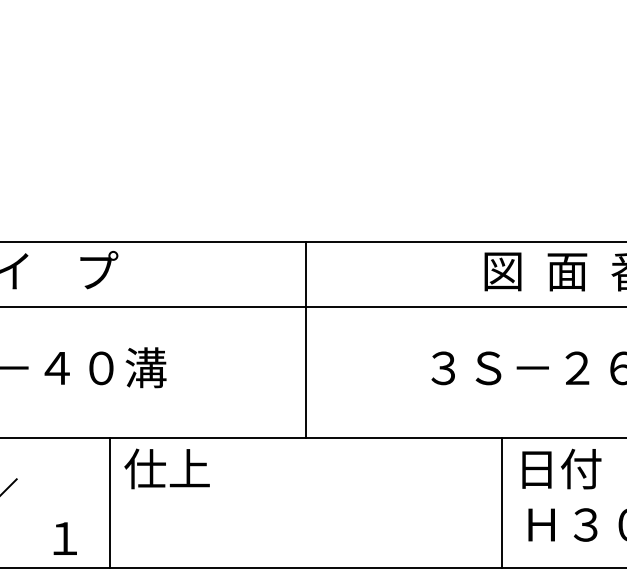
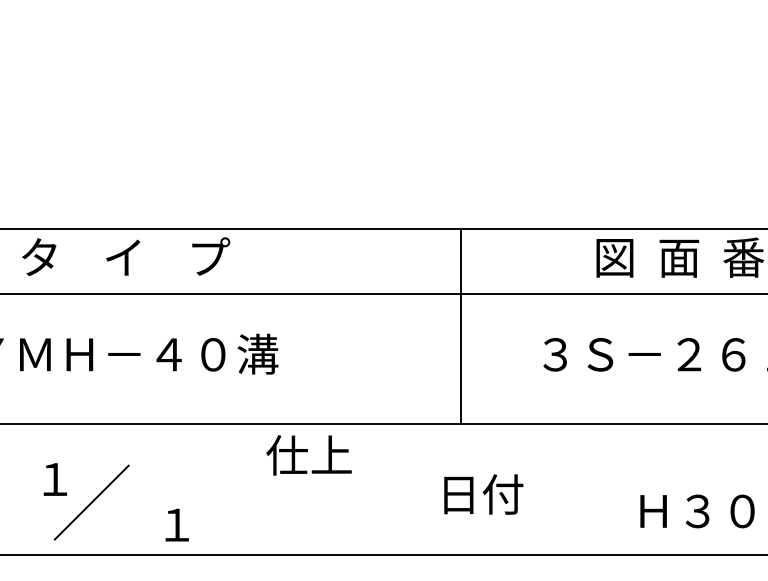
line: (305, 340) -> (460, 326), moved
text: (166, 469) -> (308, 455), moved
text: (561, 469) -> (483, 494), moved
line: (110, 503) -> (222, 489), removed
line: (501, 503) -> (613, 489), removed

